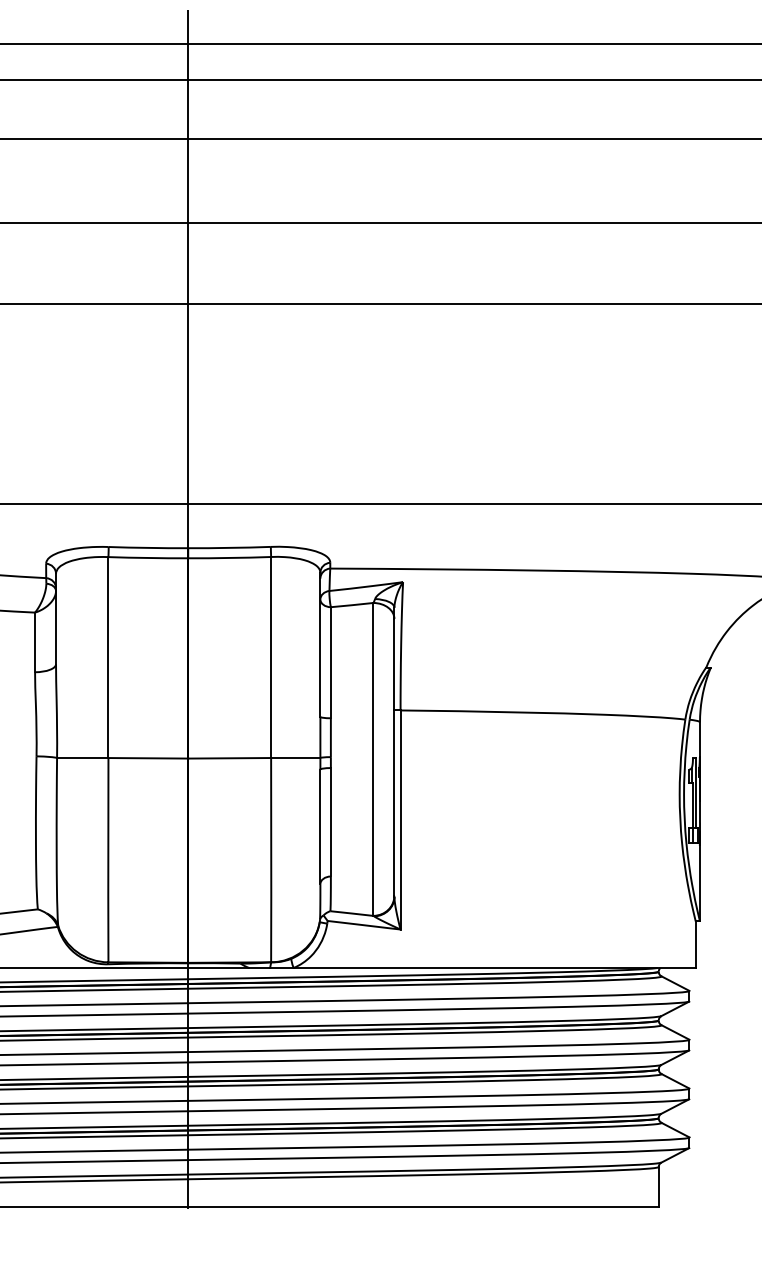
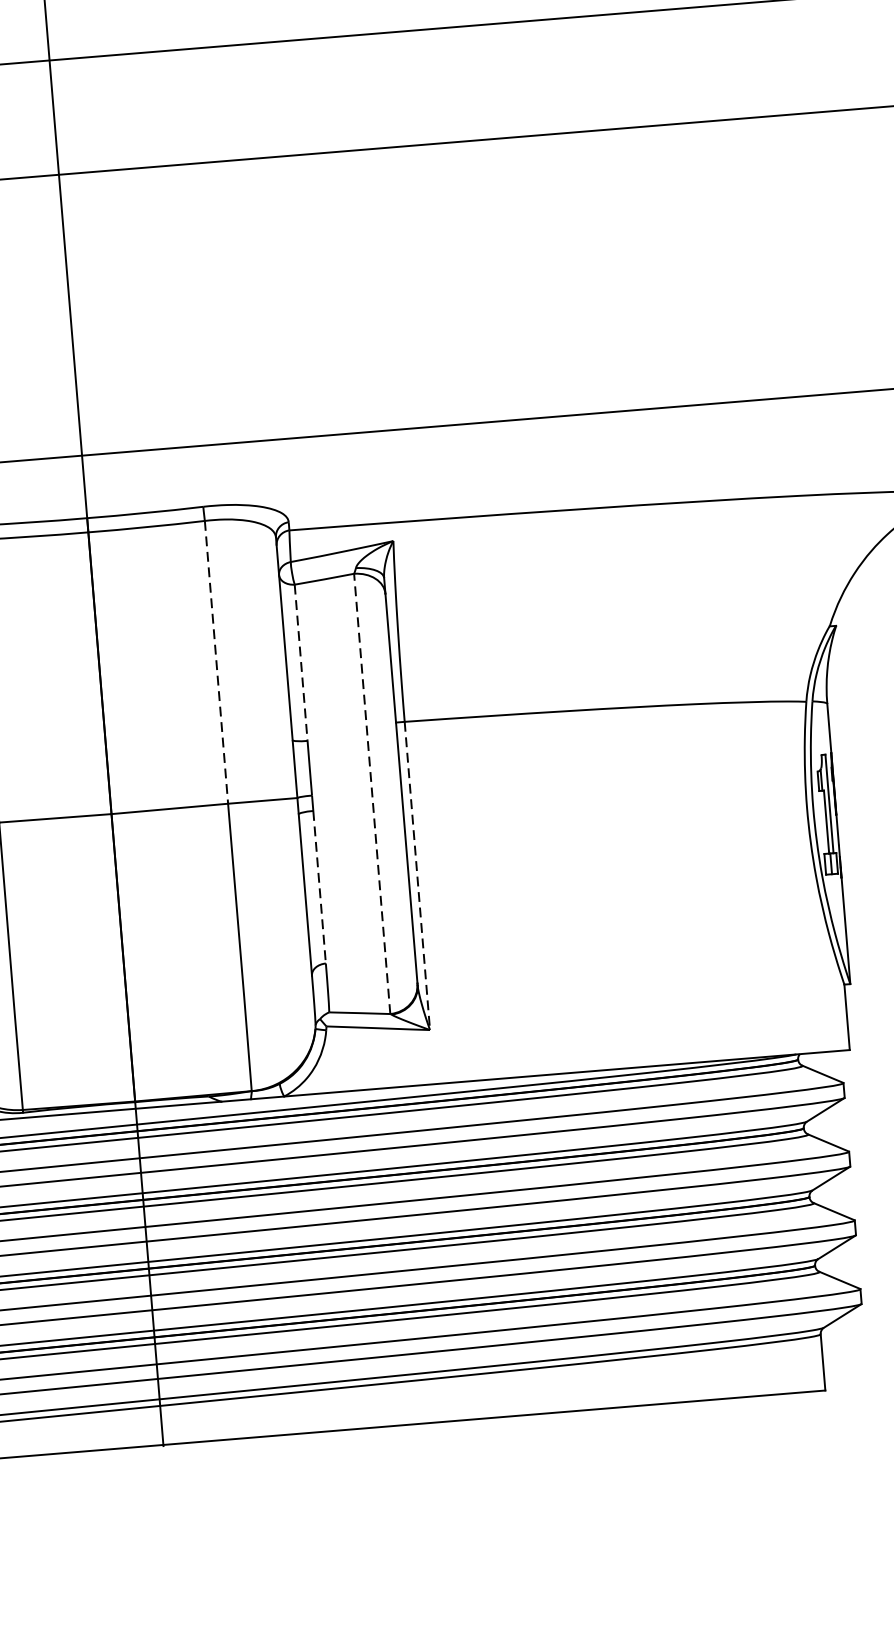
line: (271, 657) -> (216, 662), solid -> dashed
line: (330, 662) -> (300, 662), solid -> dashed
line: (373, 758) -> (372, 792), solid -> dashed
line: (400, 819) -> (417, 875), solid -> dashed
line: (330, 822) -> (319, 887), solid -> dashed

